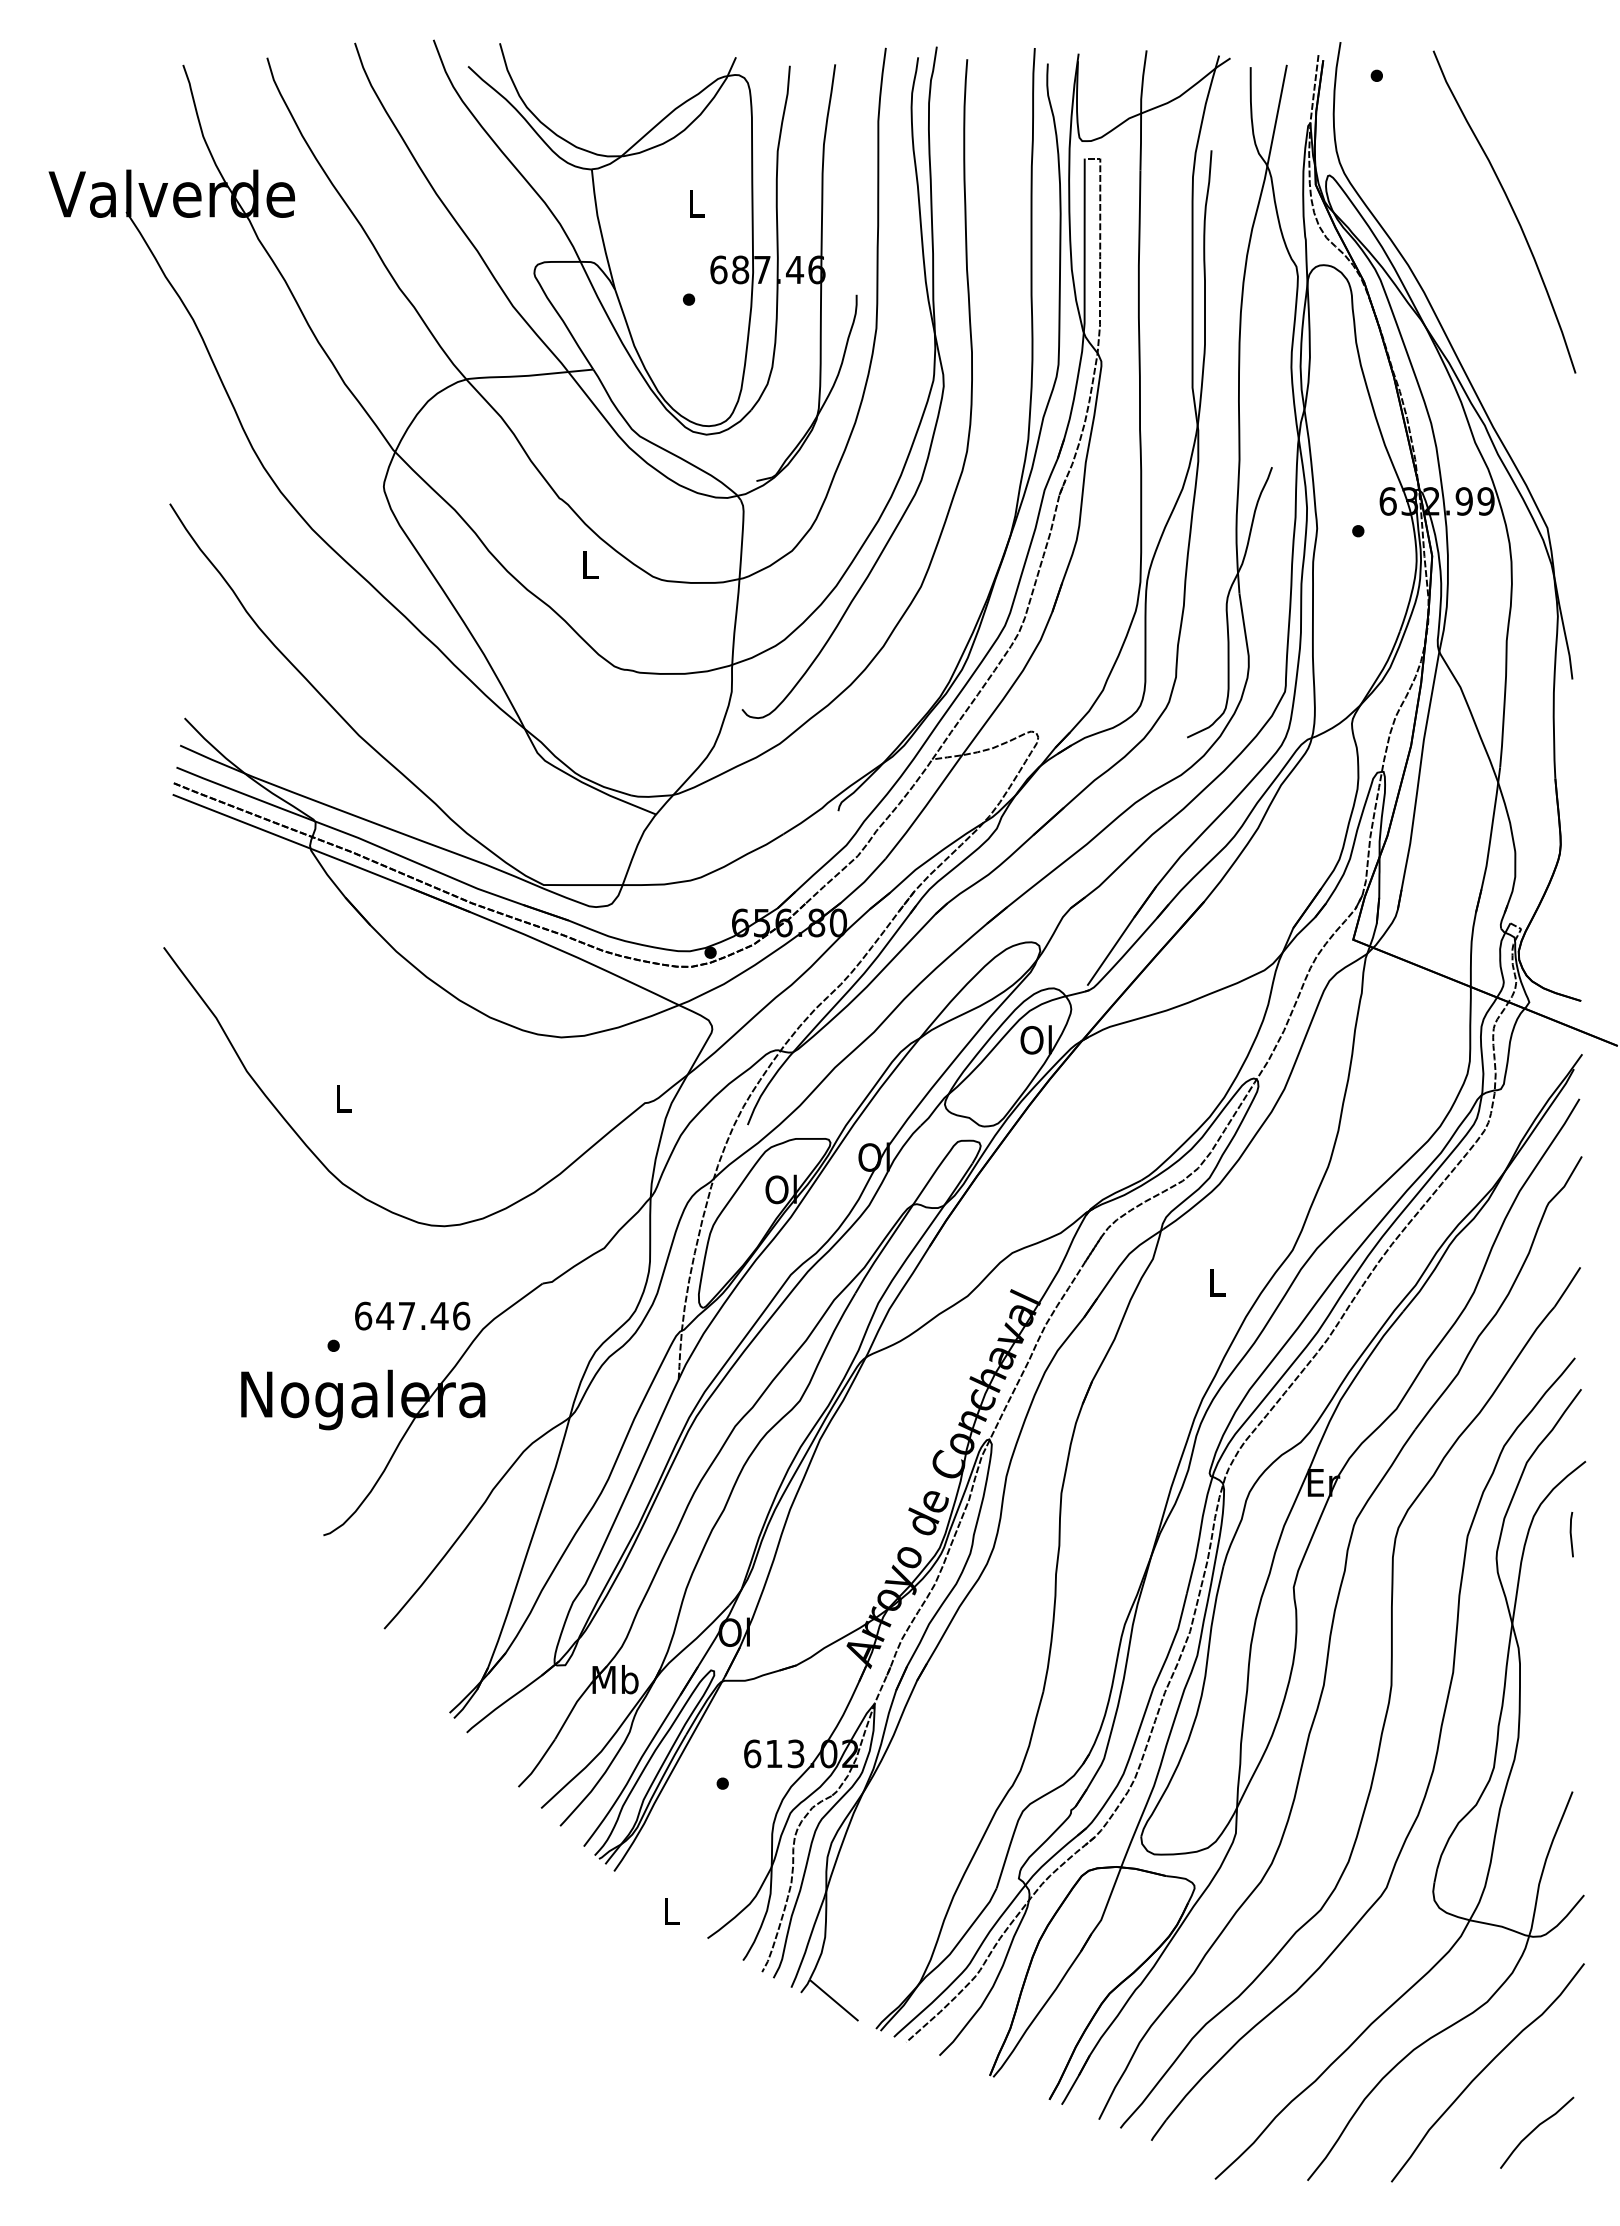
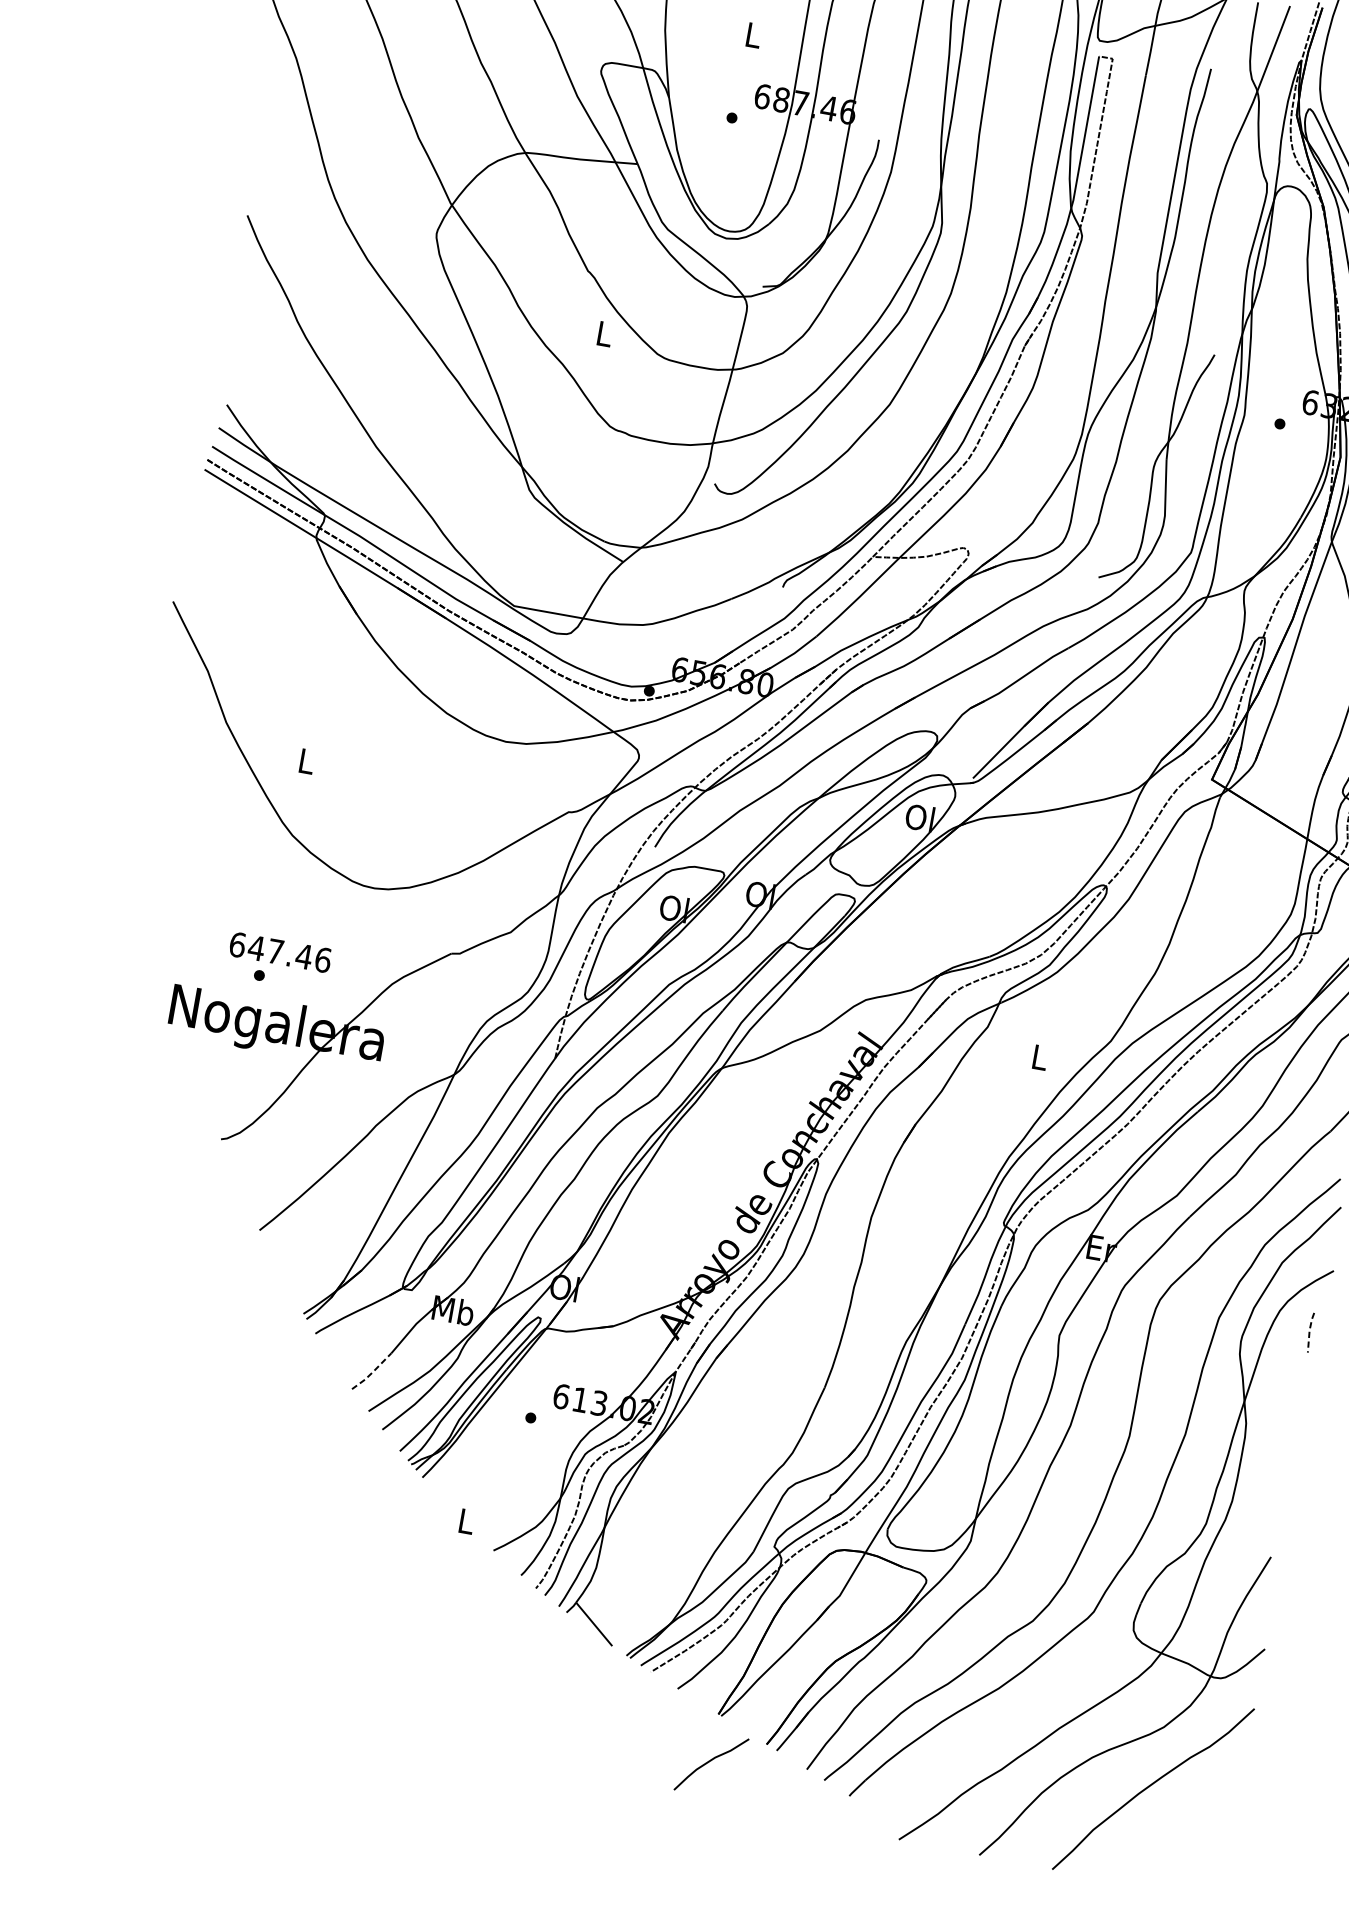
text: (412, 1315) -> (280, 951), moved
line: (1570, 1534) -> (1309, 1332), solid -> dashed
line: (537, 1764) -> (372, 1372), solid -> dashed
curve: (1535, 2129) -> (710, 1761), moved

